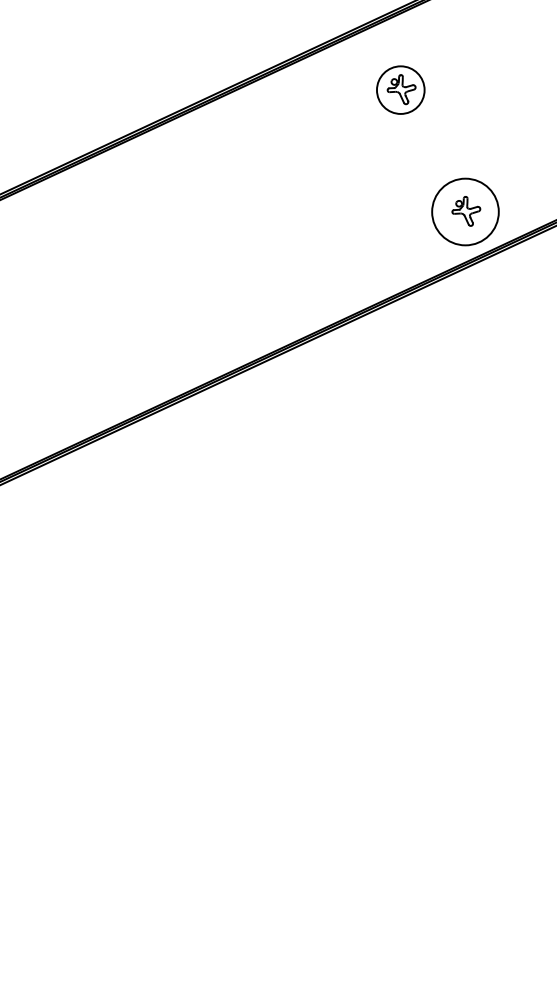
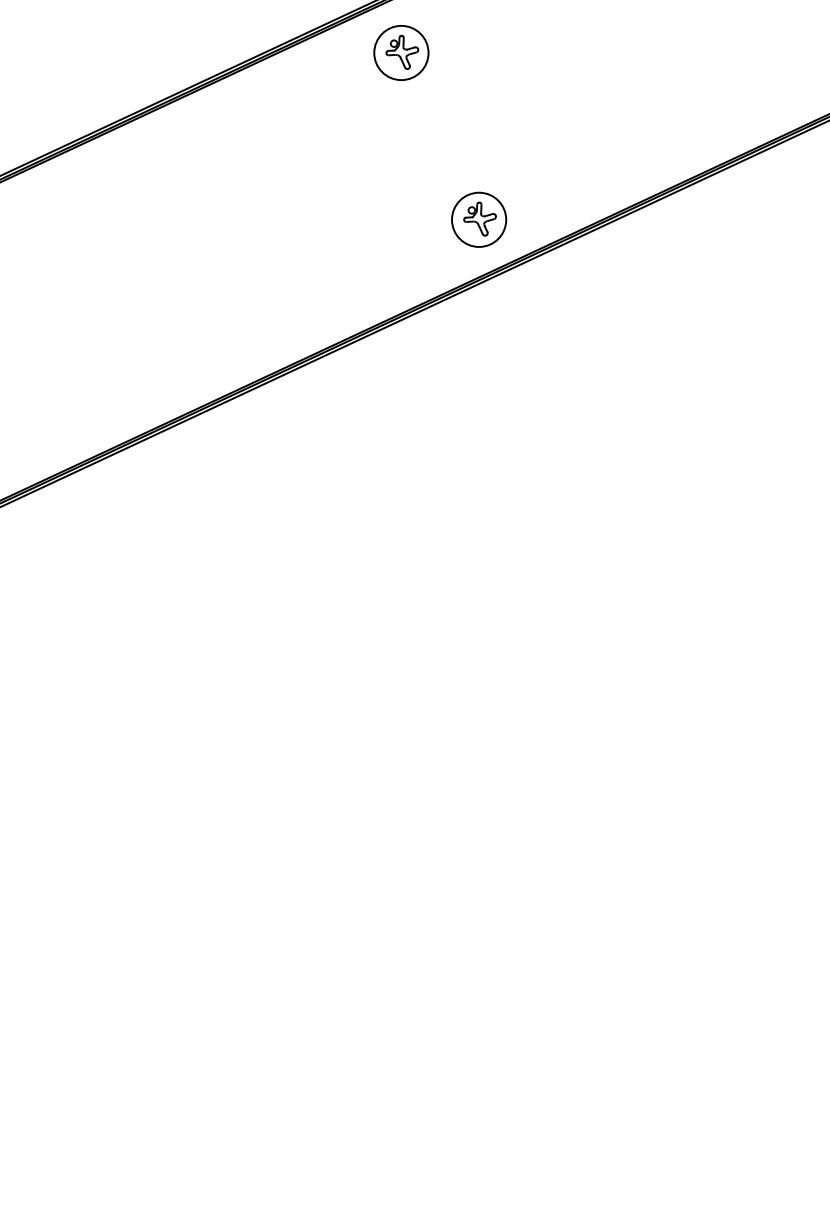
part: (400, 89) -> (401, 52), moved
circle: (464, 211) -> (478, 219), size x0.71

